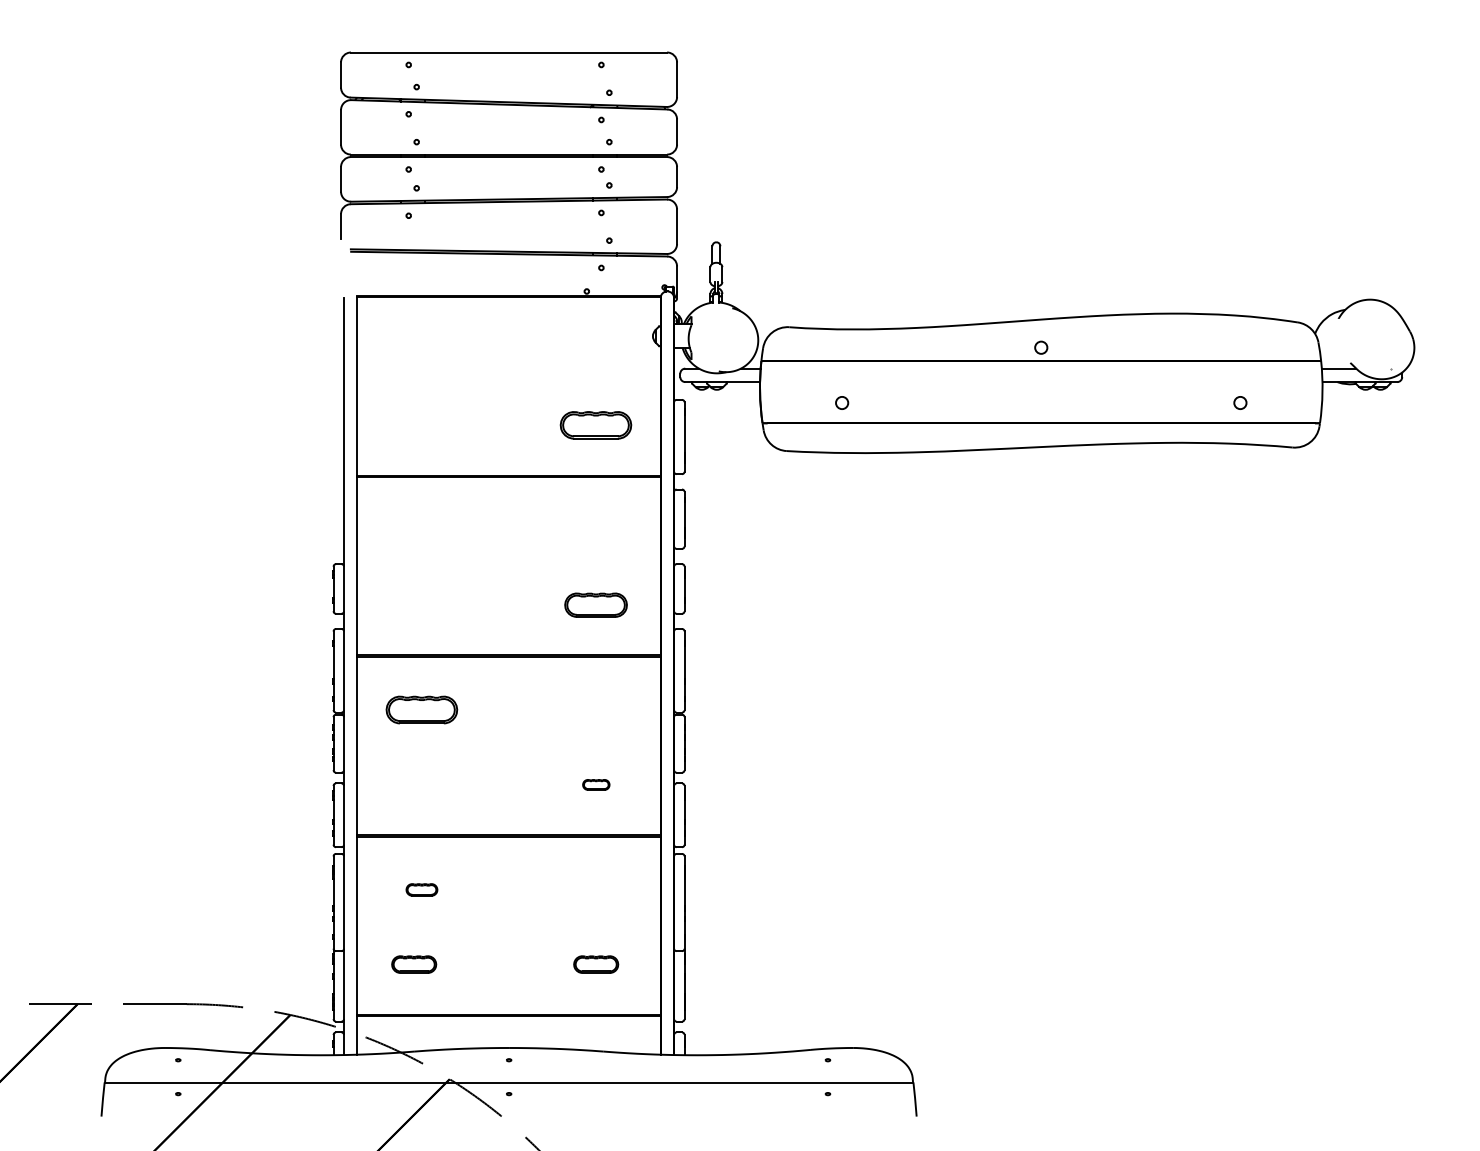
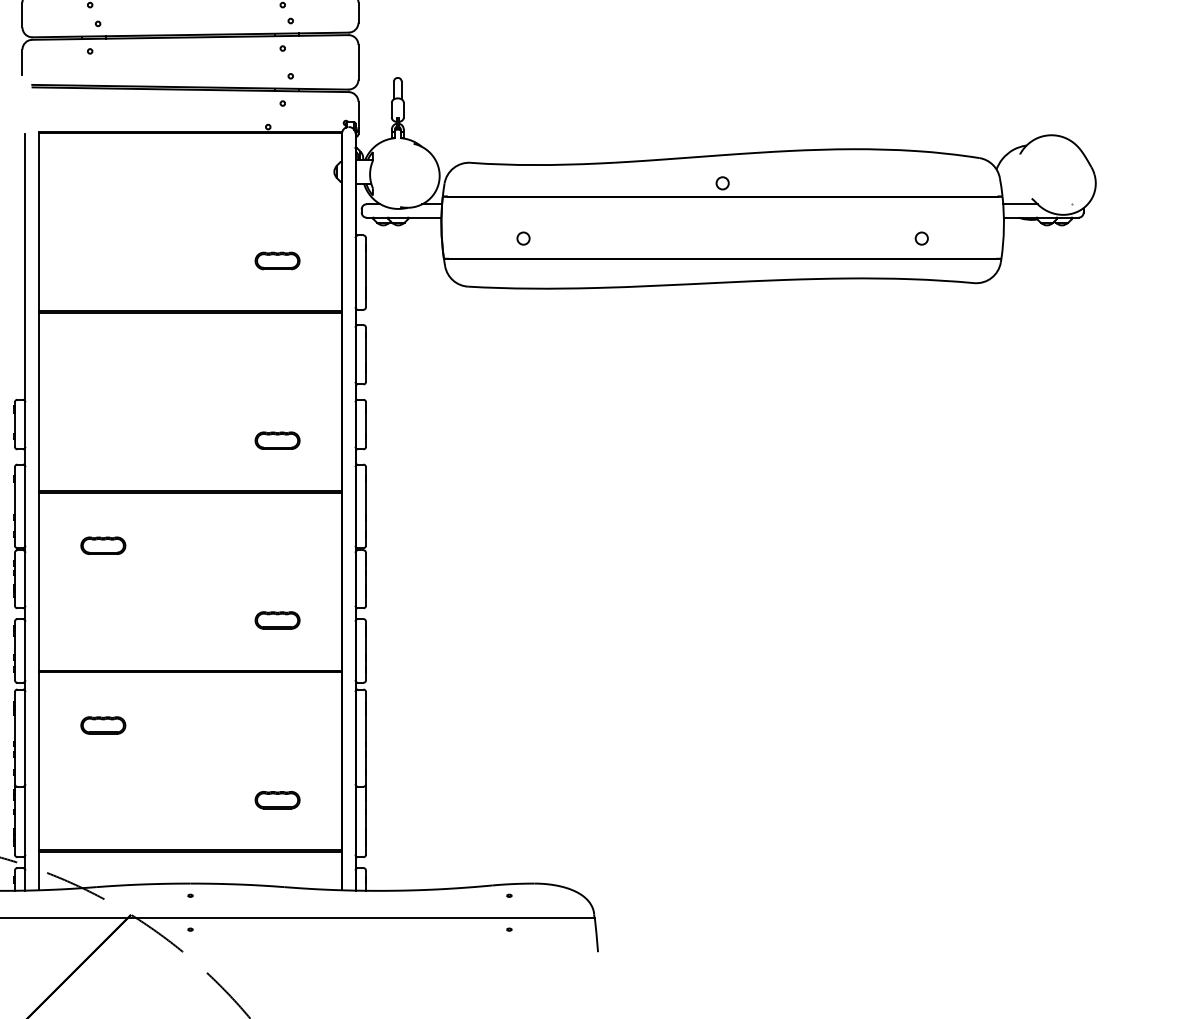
part: (596, 425) -> (277, 261), size x0.62
part: (596, 604) -> (277, 440), size x0.71
part: (421, 710) -> (102, 546), size x0.62
part: (596, 784) -> (277, 620), size x1.67
part: (421, 889) -> (102, 725), size x1.43
part: (414, 964) -> (95, 800), removed

